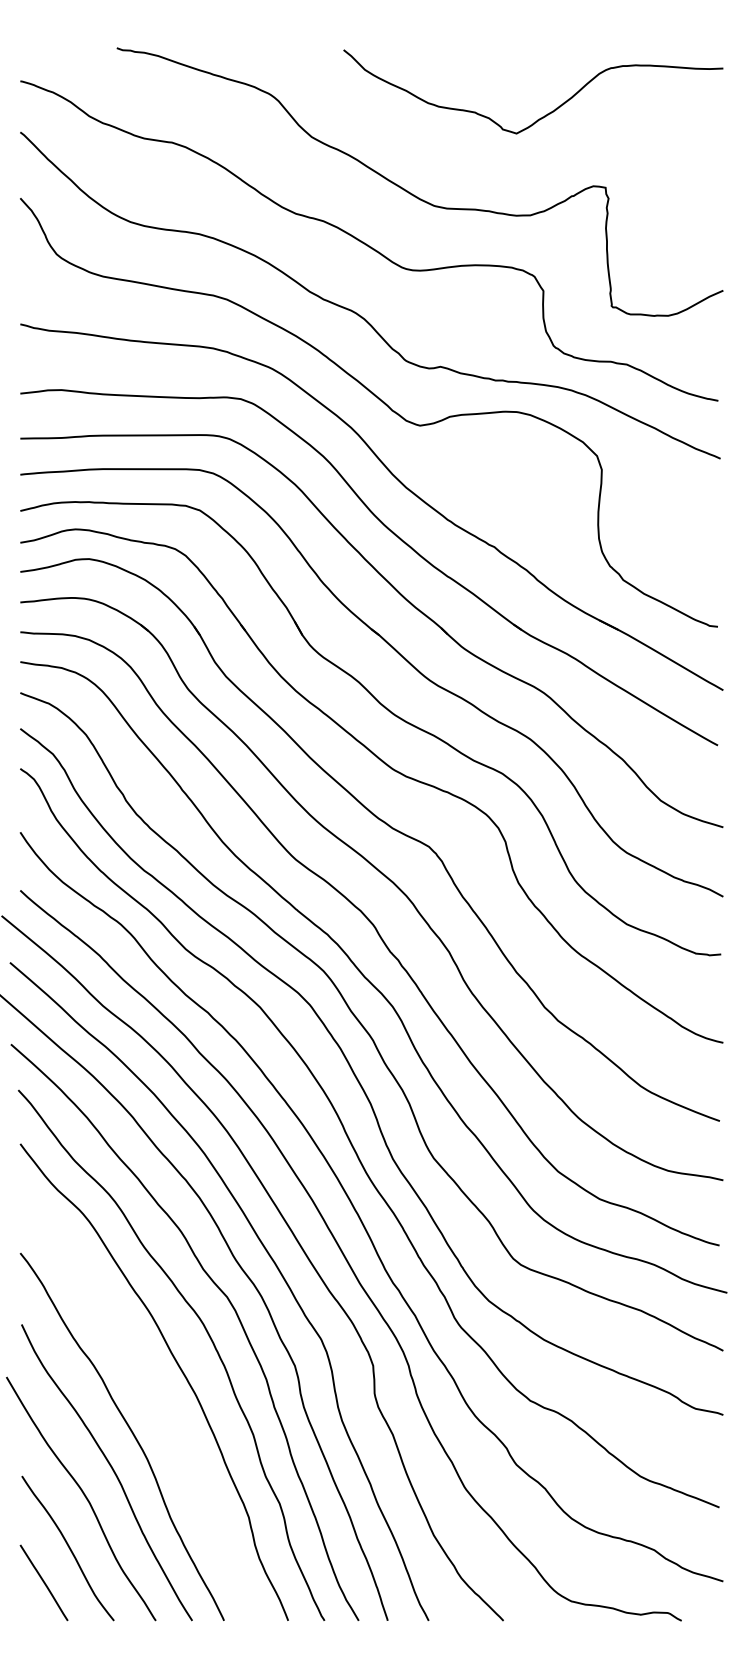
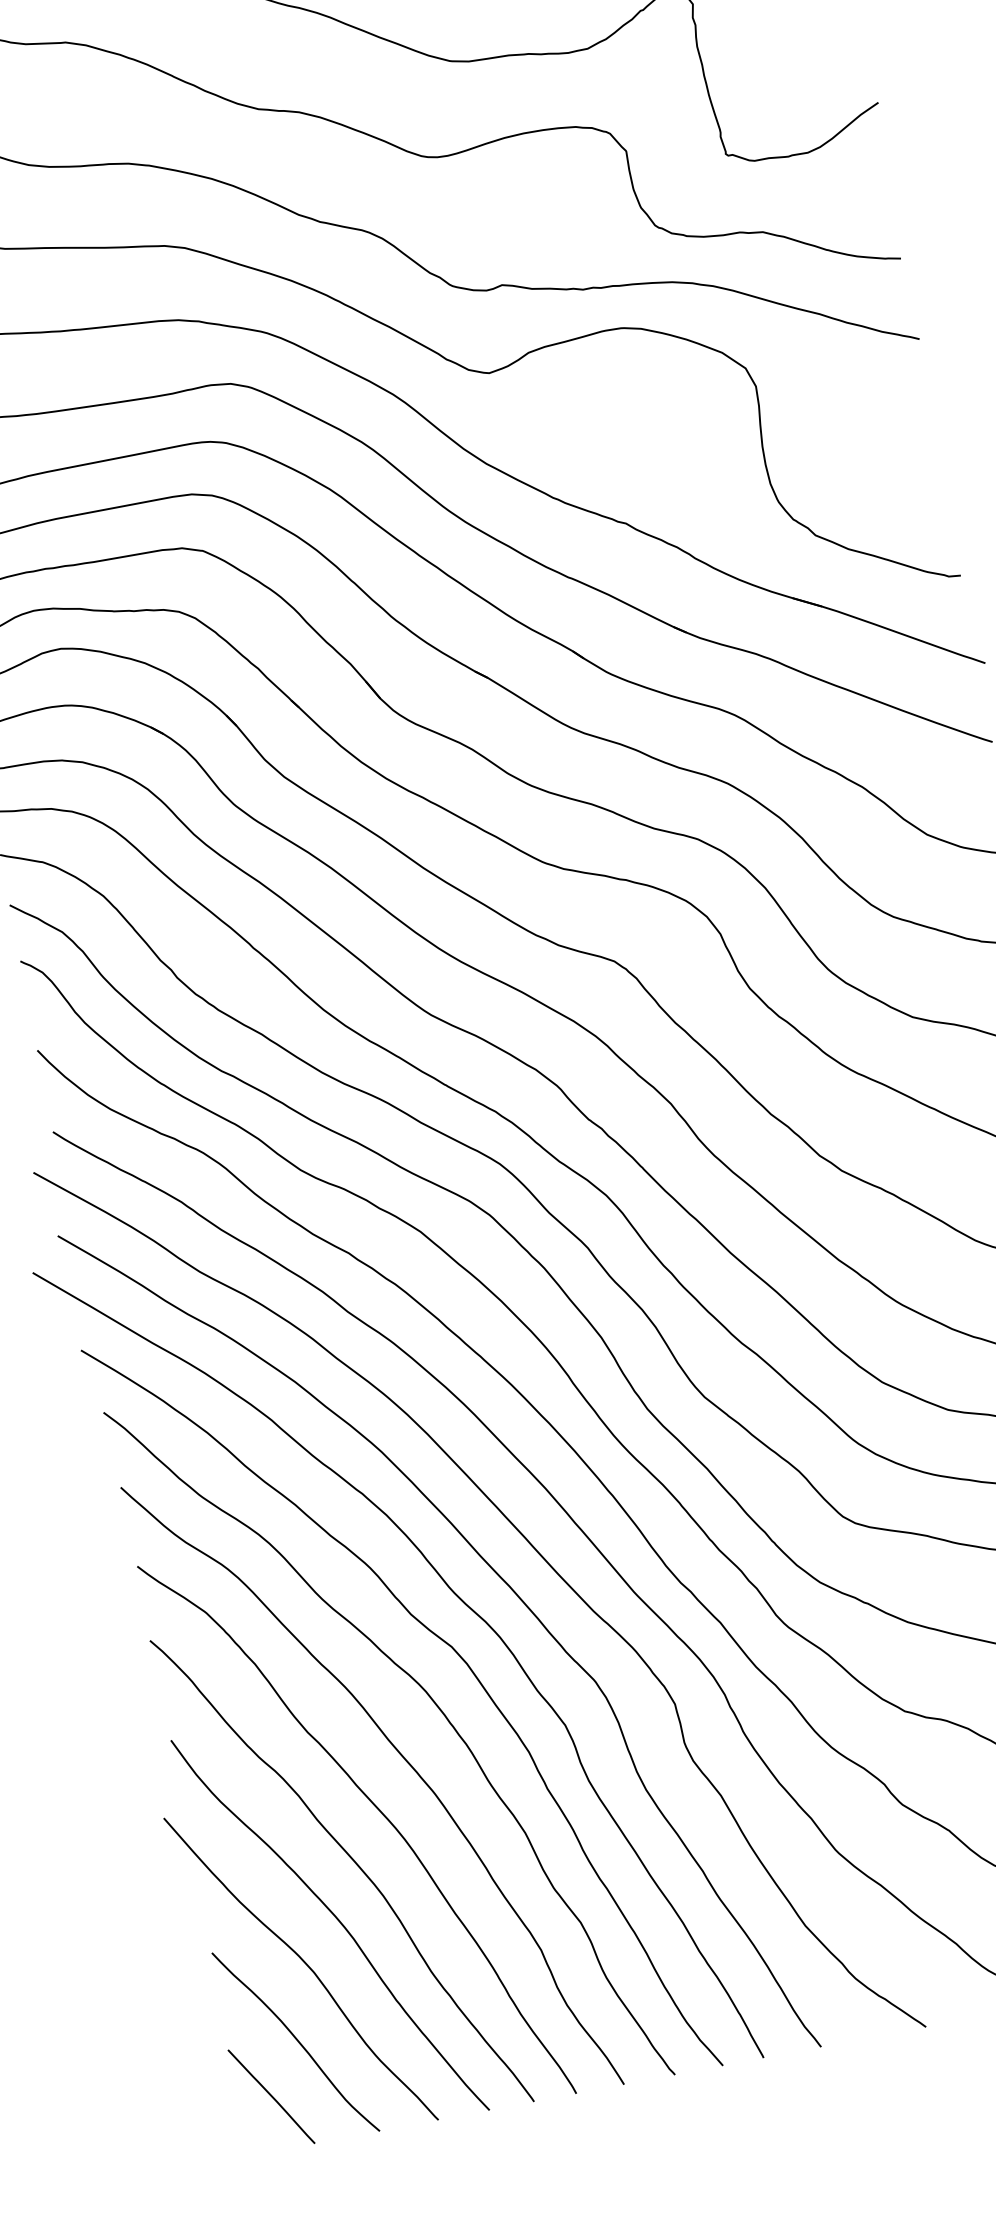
curve: (153, 1398) -> (375, 1808), added

